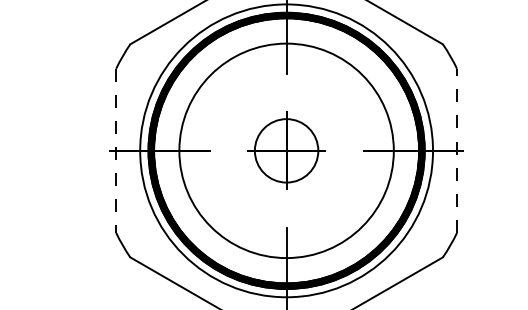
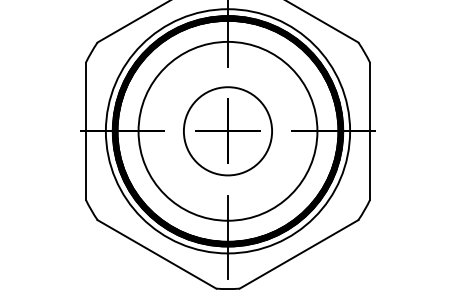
line: (457, 149) -> (370, 130), dashed -> solid
line: (115, 151) -> (85, 131), dashed -> solid
circle: (286, 151) -> (227, 131), size x1.67

